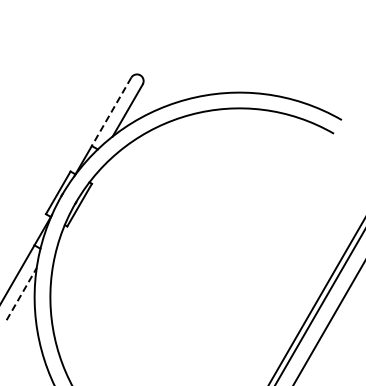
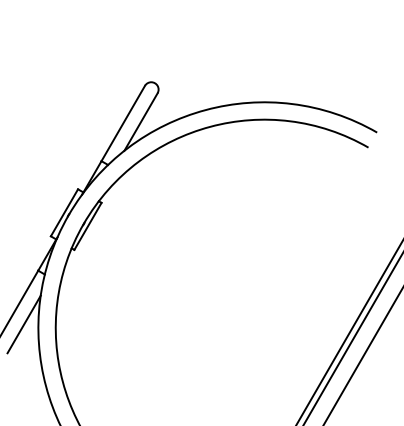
line: (111, 112) -> (123, 124), dashed -> solid
line: (21, 293) -> (23, 323), dashed -> solid

